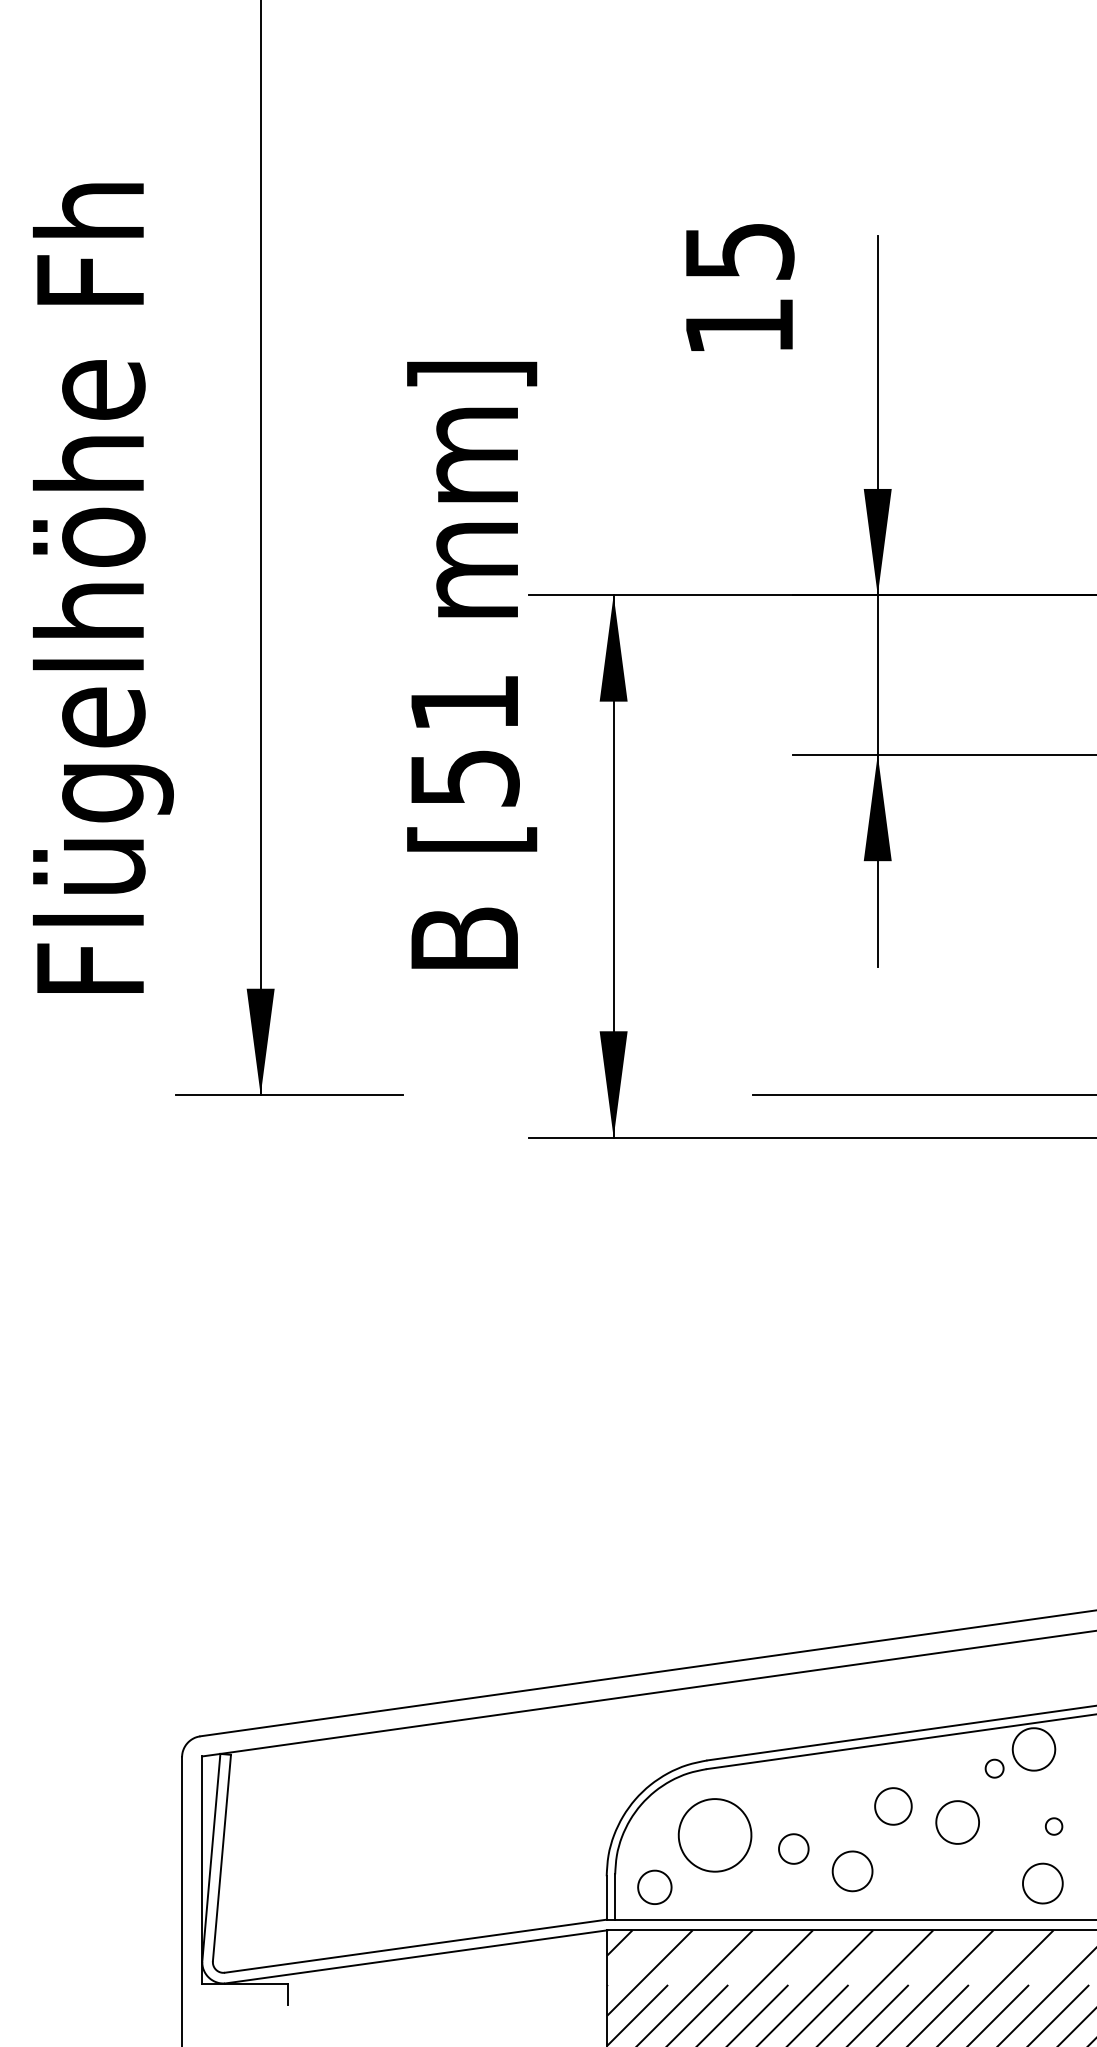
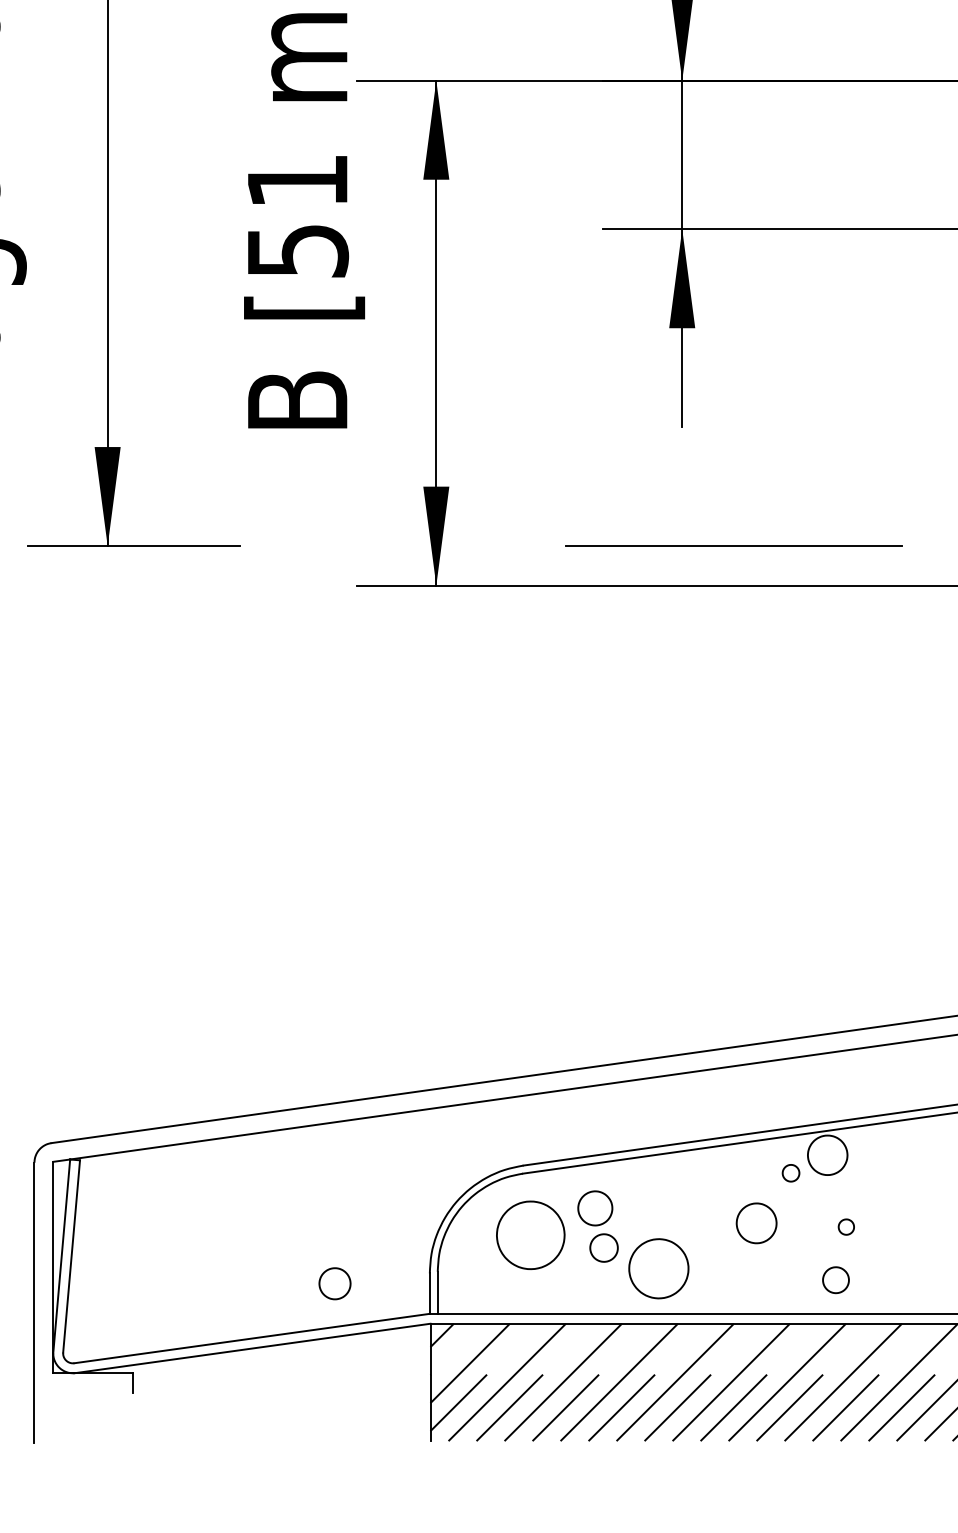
part: (893, 1806) -> (595, 1208), moved
part: (852, 1871) -> (658, 1268), size x1.6
part: (1042, 1883) -> (835, 1280), size x0.7
part: (654, 1886) -> (334, 1282), moved

